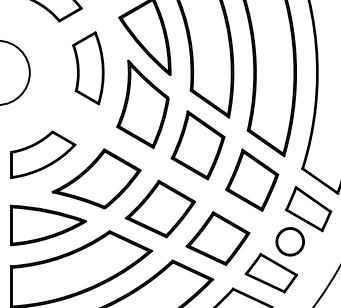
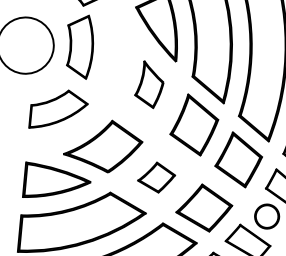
part: (88, 68) -> (79, 46), moved
part: (142, 103) -> (149, 84), size x0.6
part: (43, 154) -> (59, 109), moved
part: (160, 208) -> (156, 177), size x0.6

